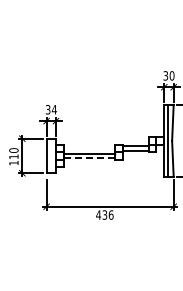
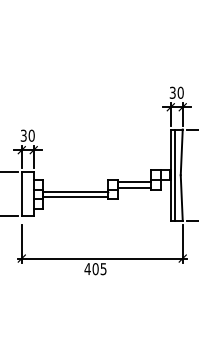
text: (53, 109) -> (30, 135), 34 -> 30
line: (89, 158) -> (76, 197), dashed -> solid
text: (107, 214) -> (98, 268), 436 -> 405

